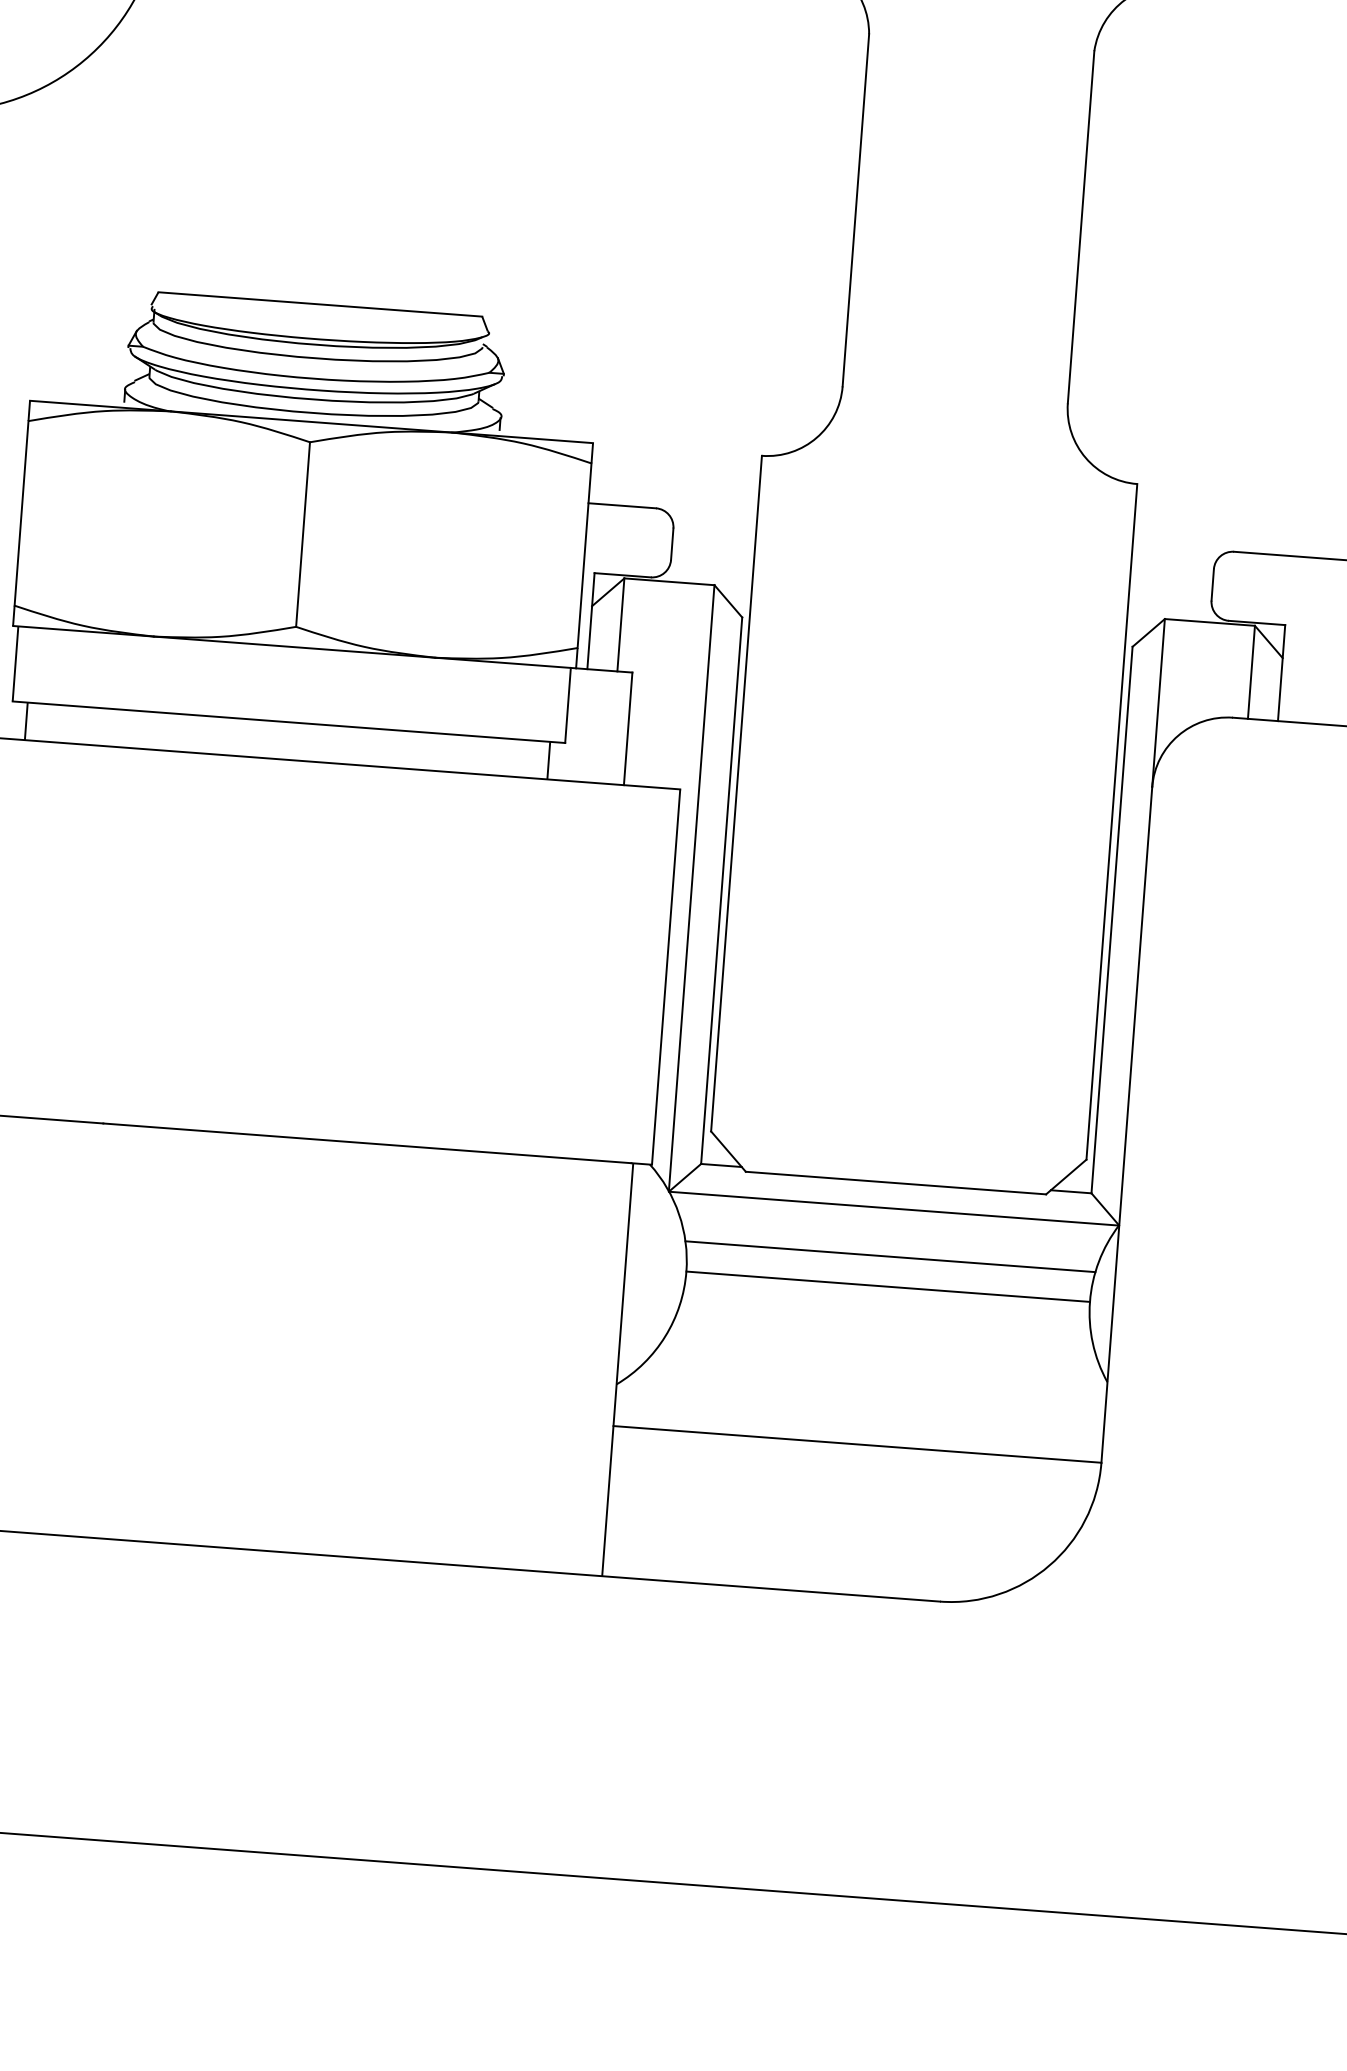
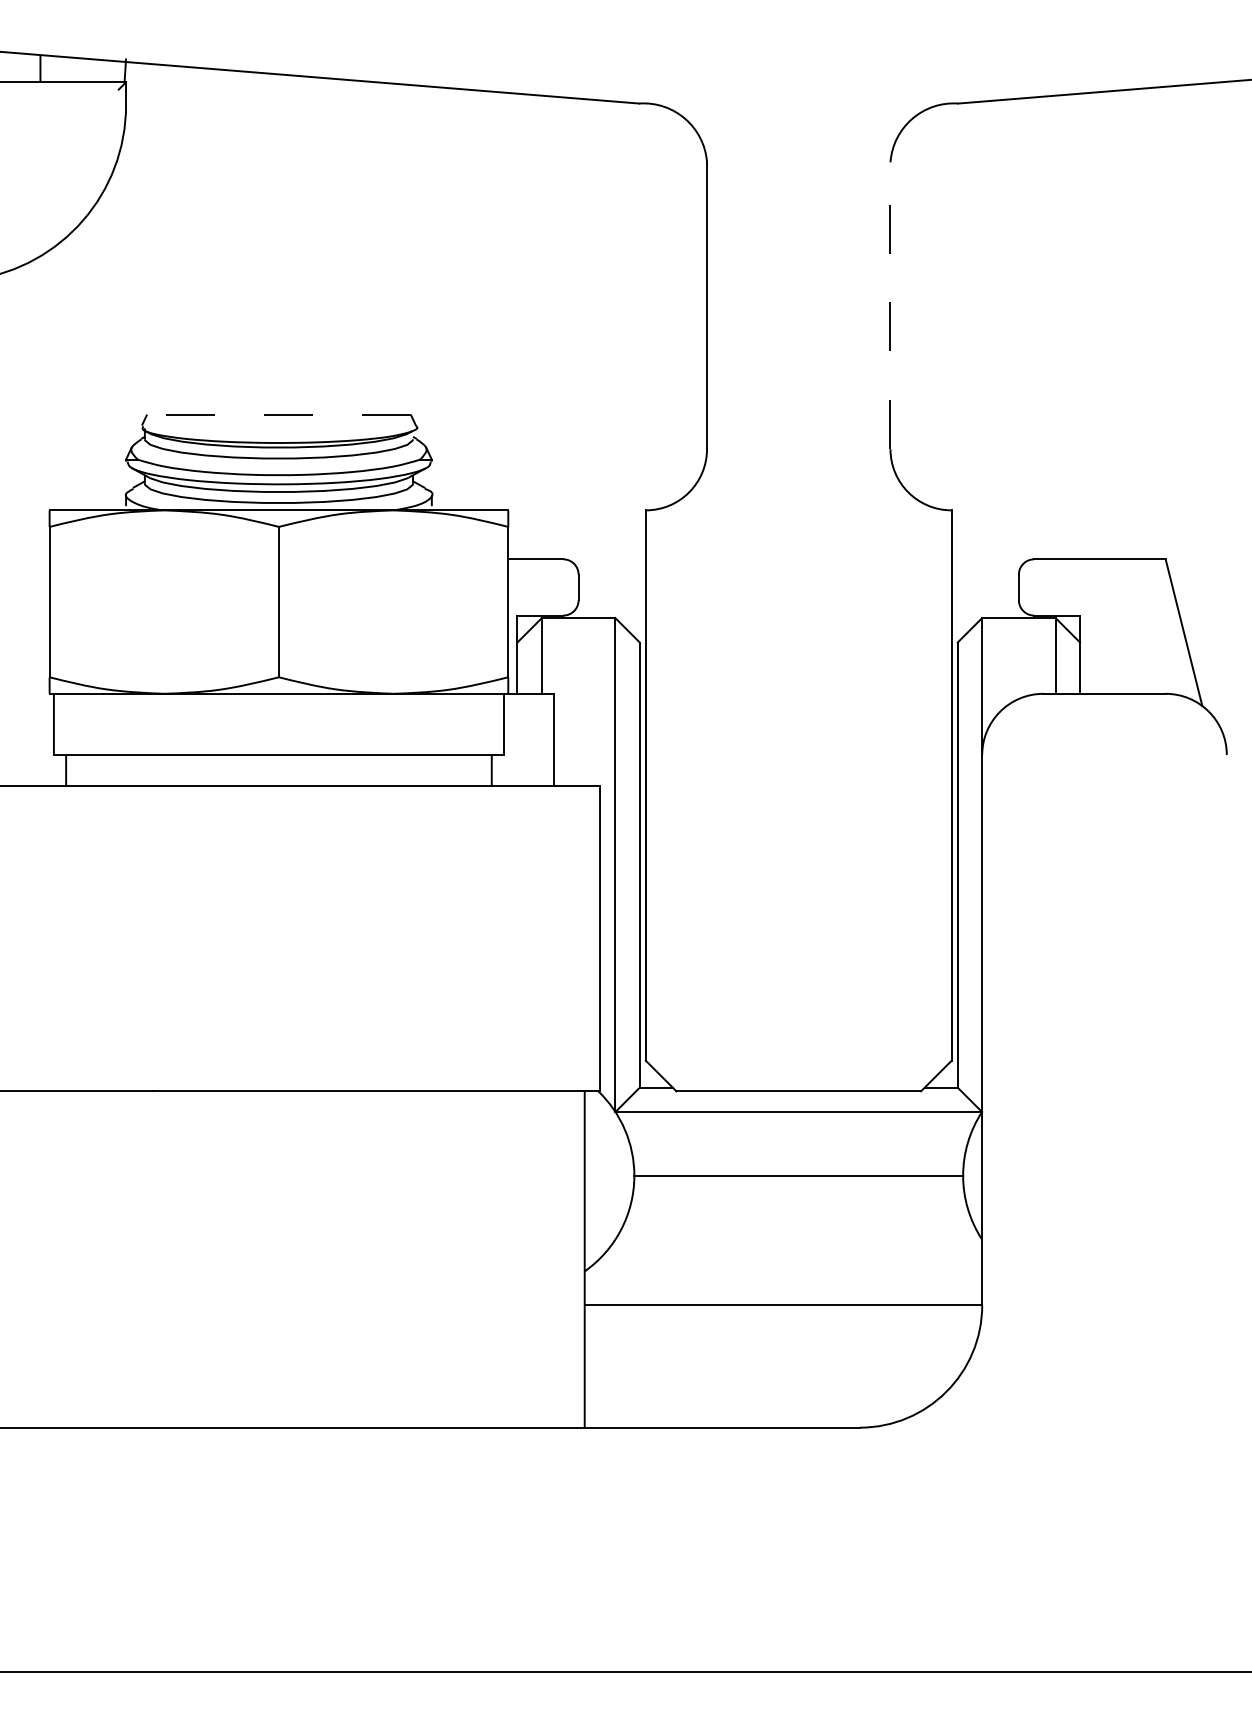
line: (1081, 226) -> (890, 305), solid -> dashed
line: (319, 304) -> (278, 414), solid -> dashed
line: (890, 1256) -> (798, 1151), removed

